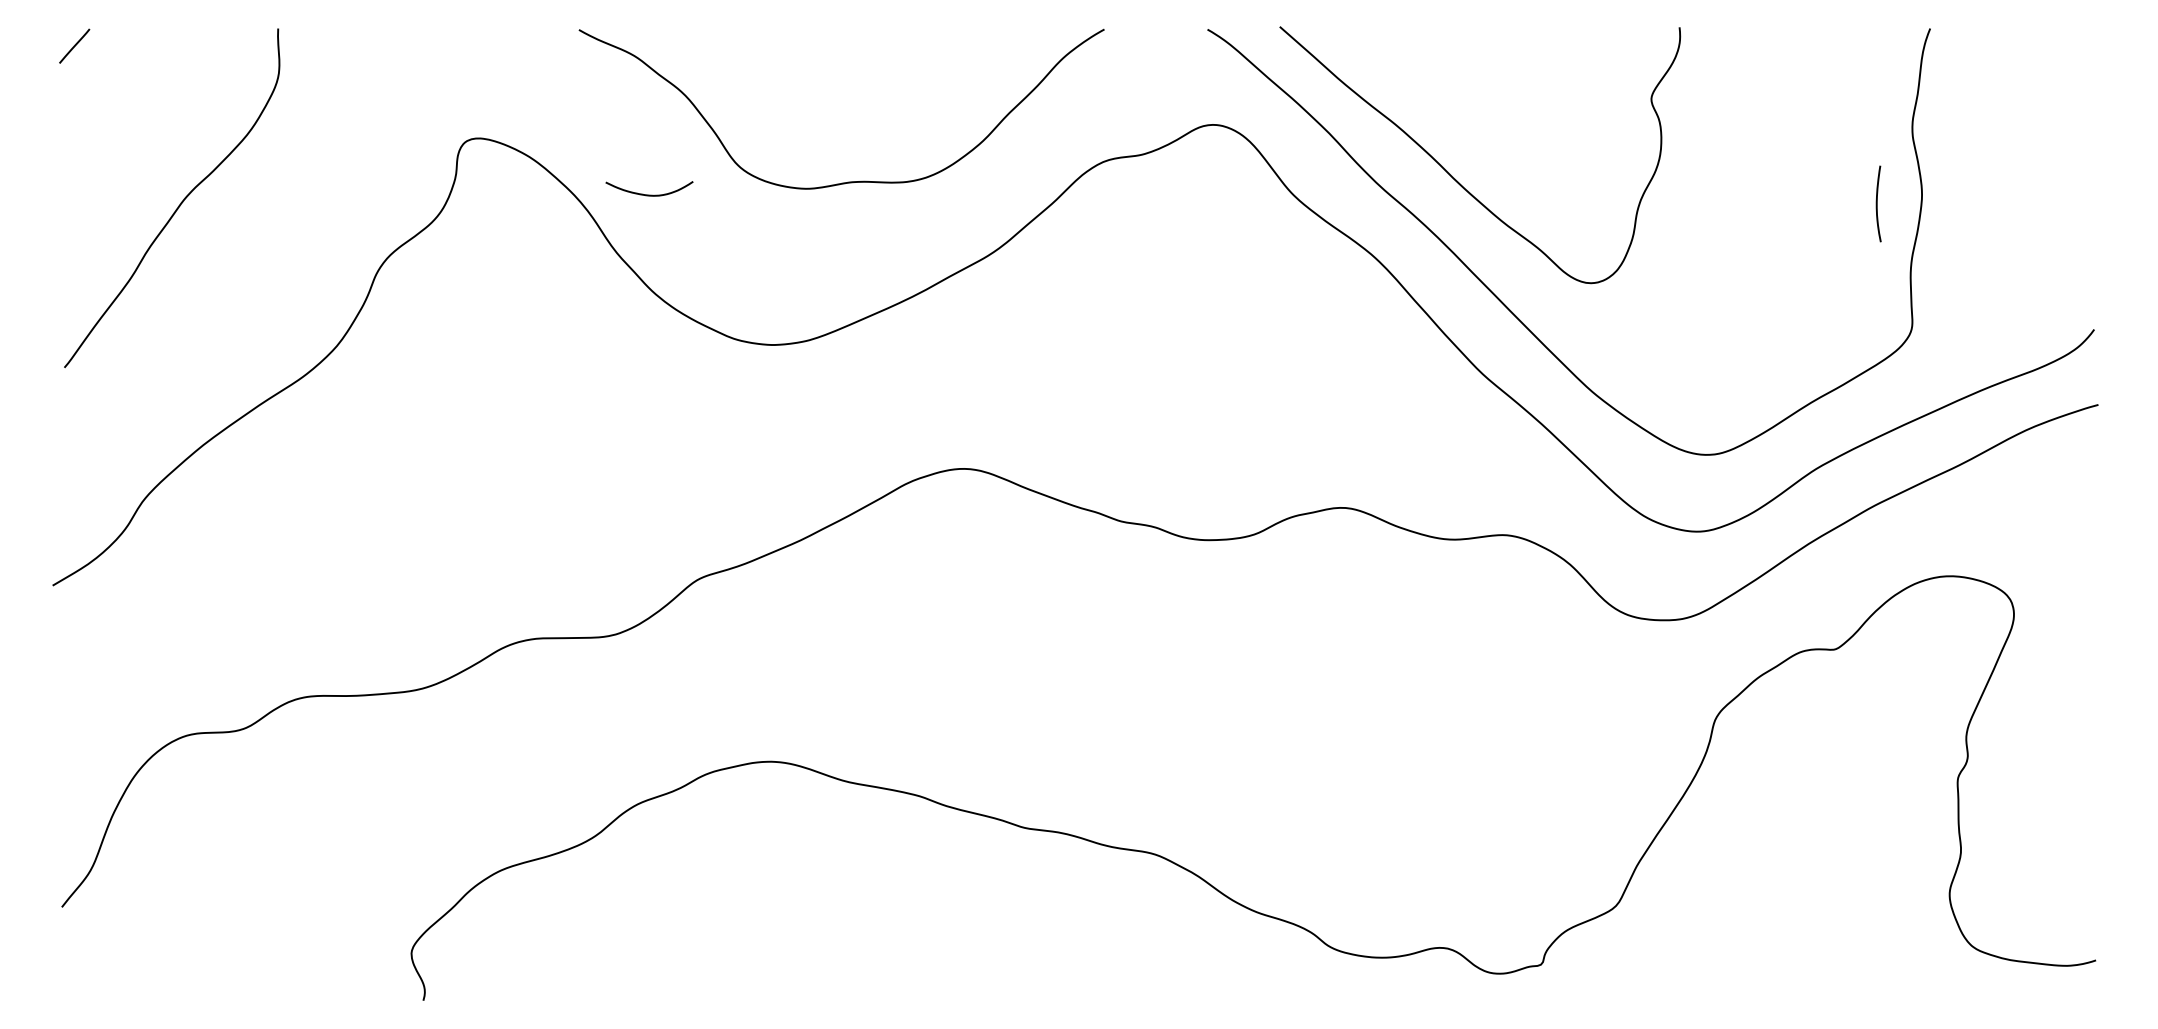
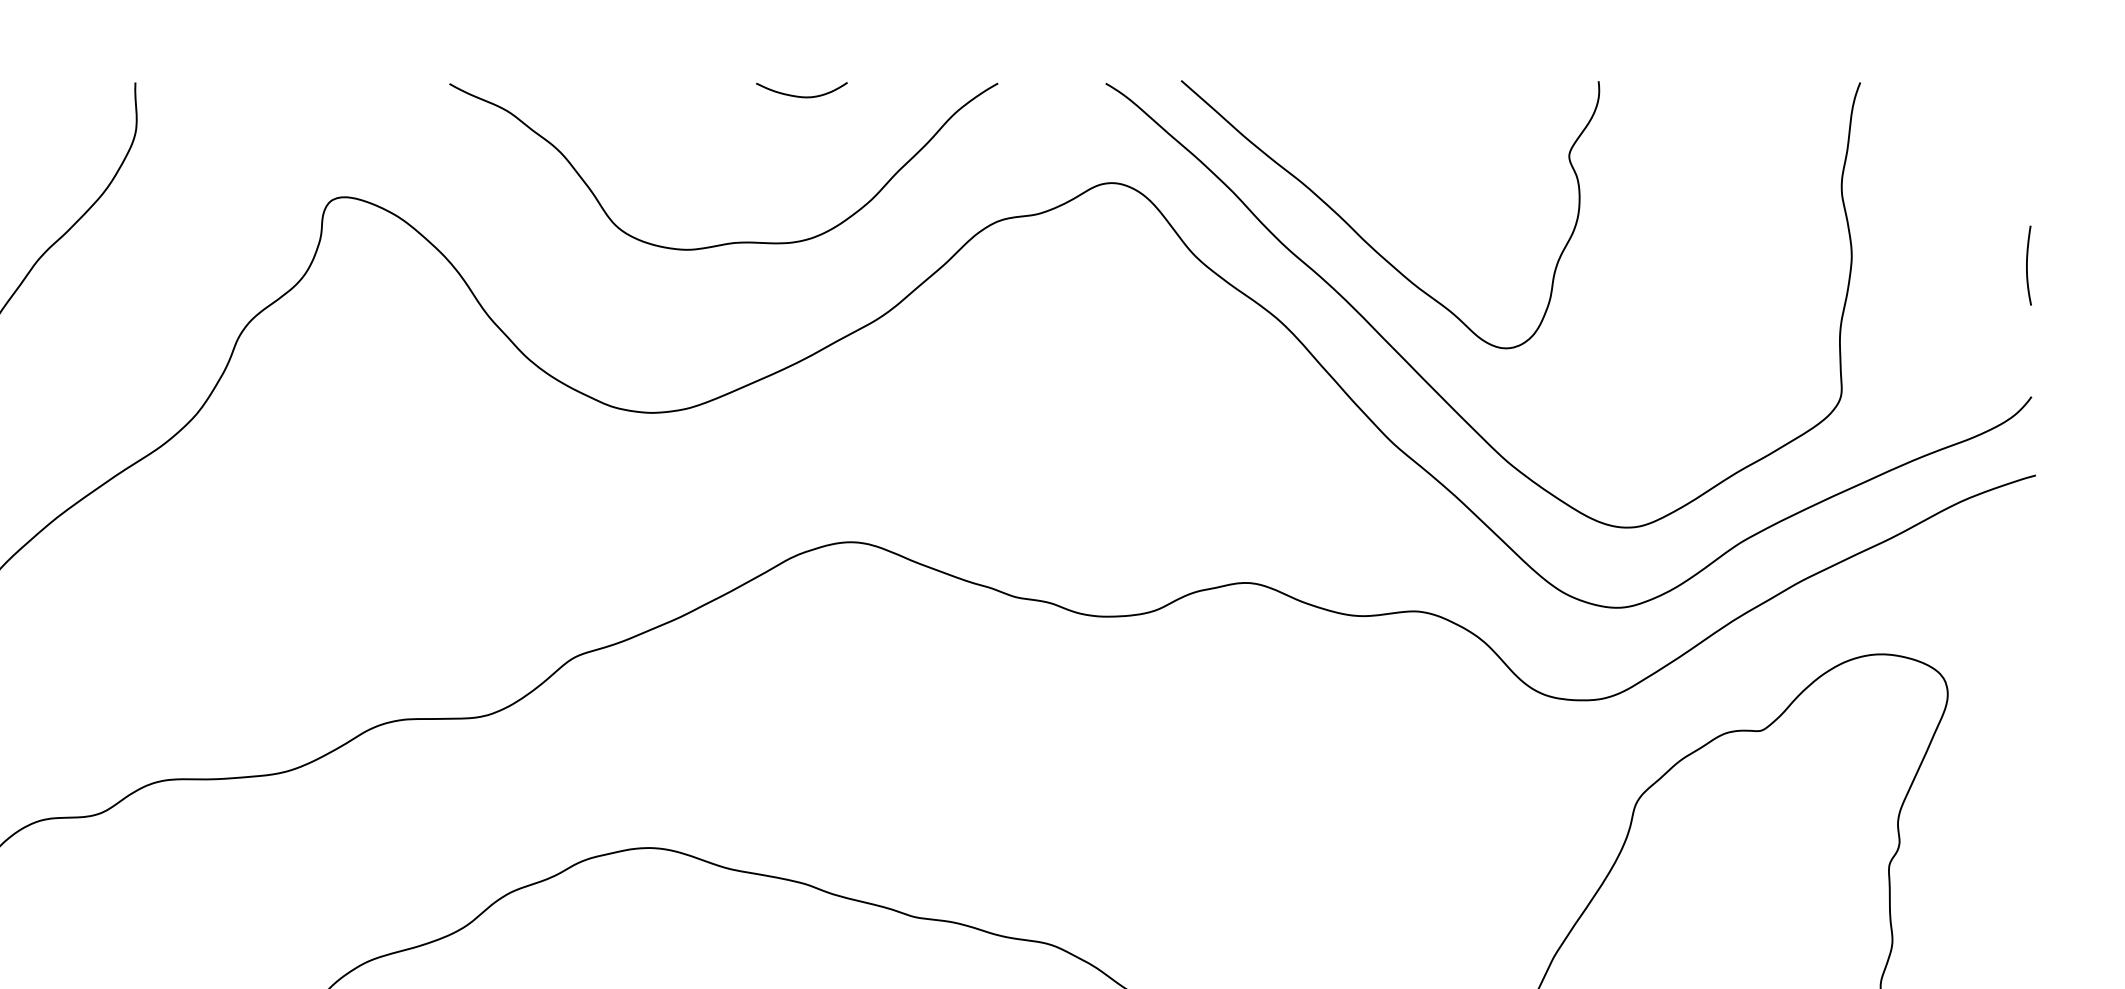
curve: (649, 194) -> (801, 96), moved
curve: (1877, 203) -> (2027, 265), moved

